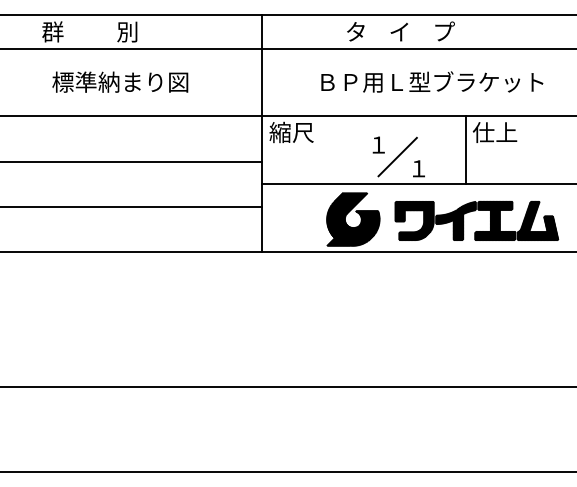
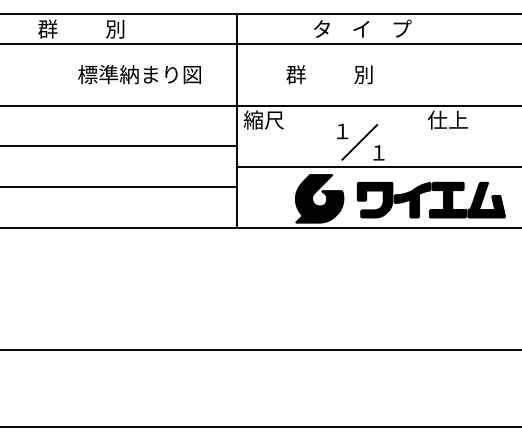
text: (120, 81) -> (139, 73), moved
text: (429, 81) -> (388, 73), ＢＰ用Ｌ型ブラケット -> 群          別
line: (465, 150) -> (421, 136), removed

